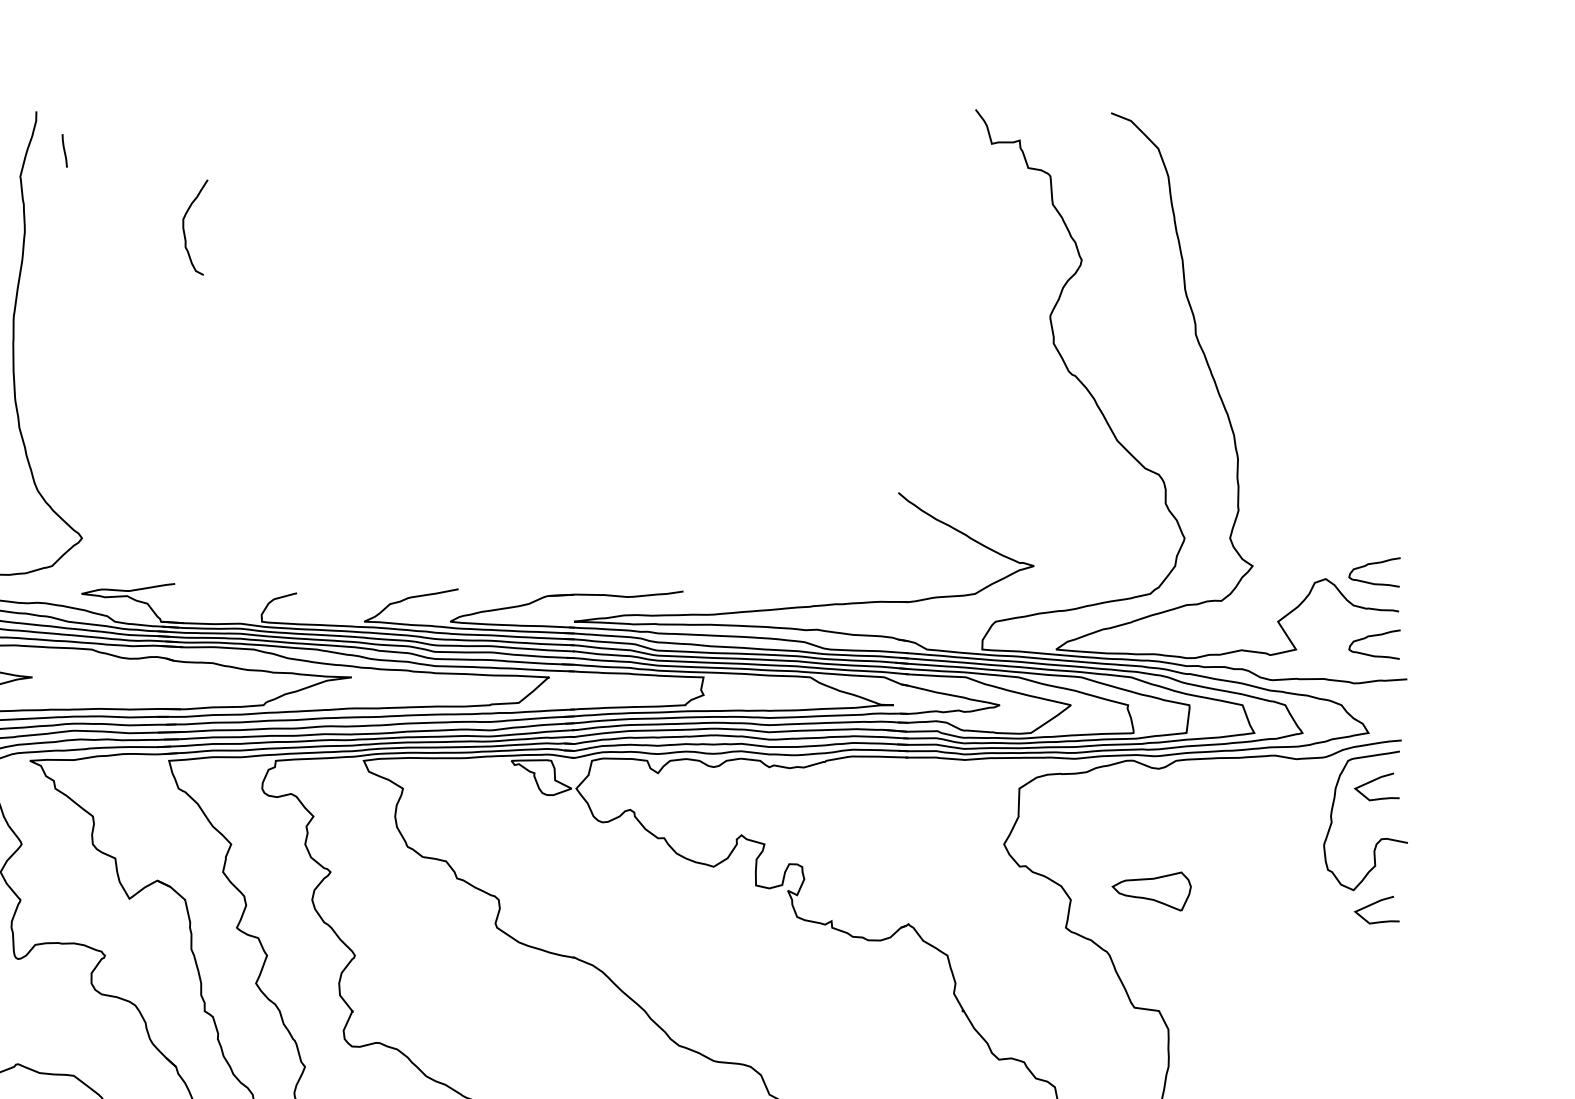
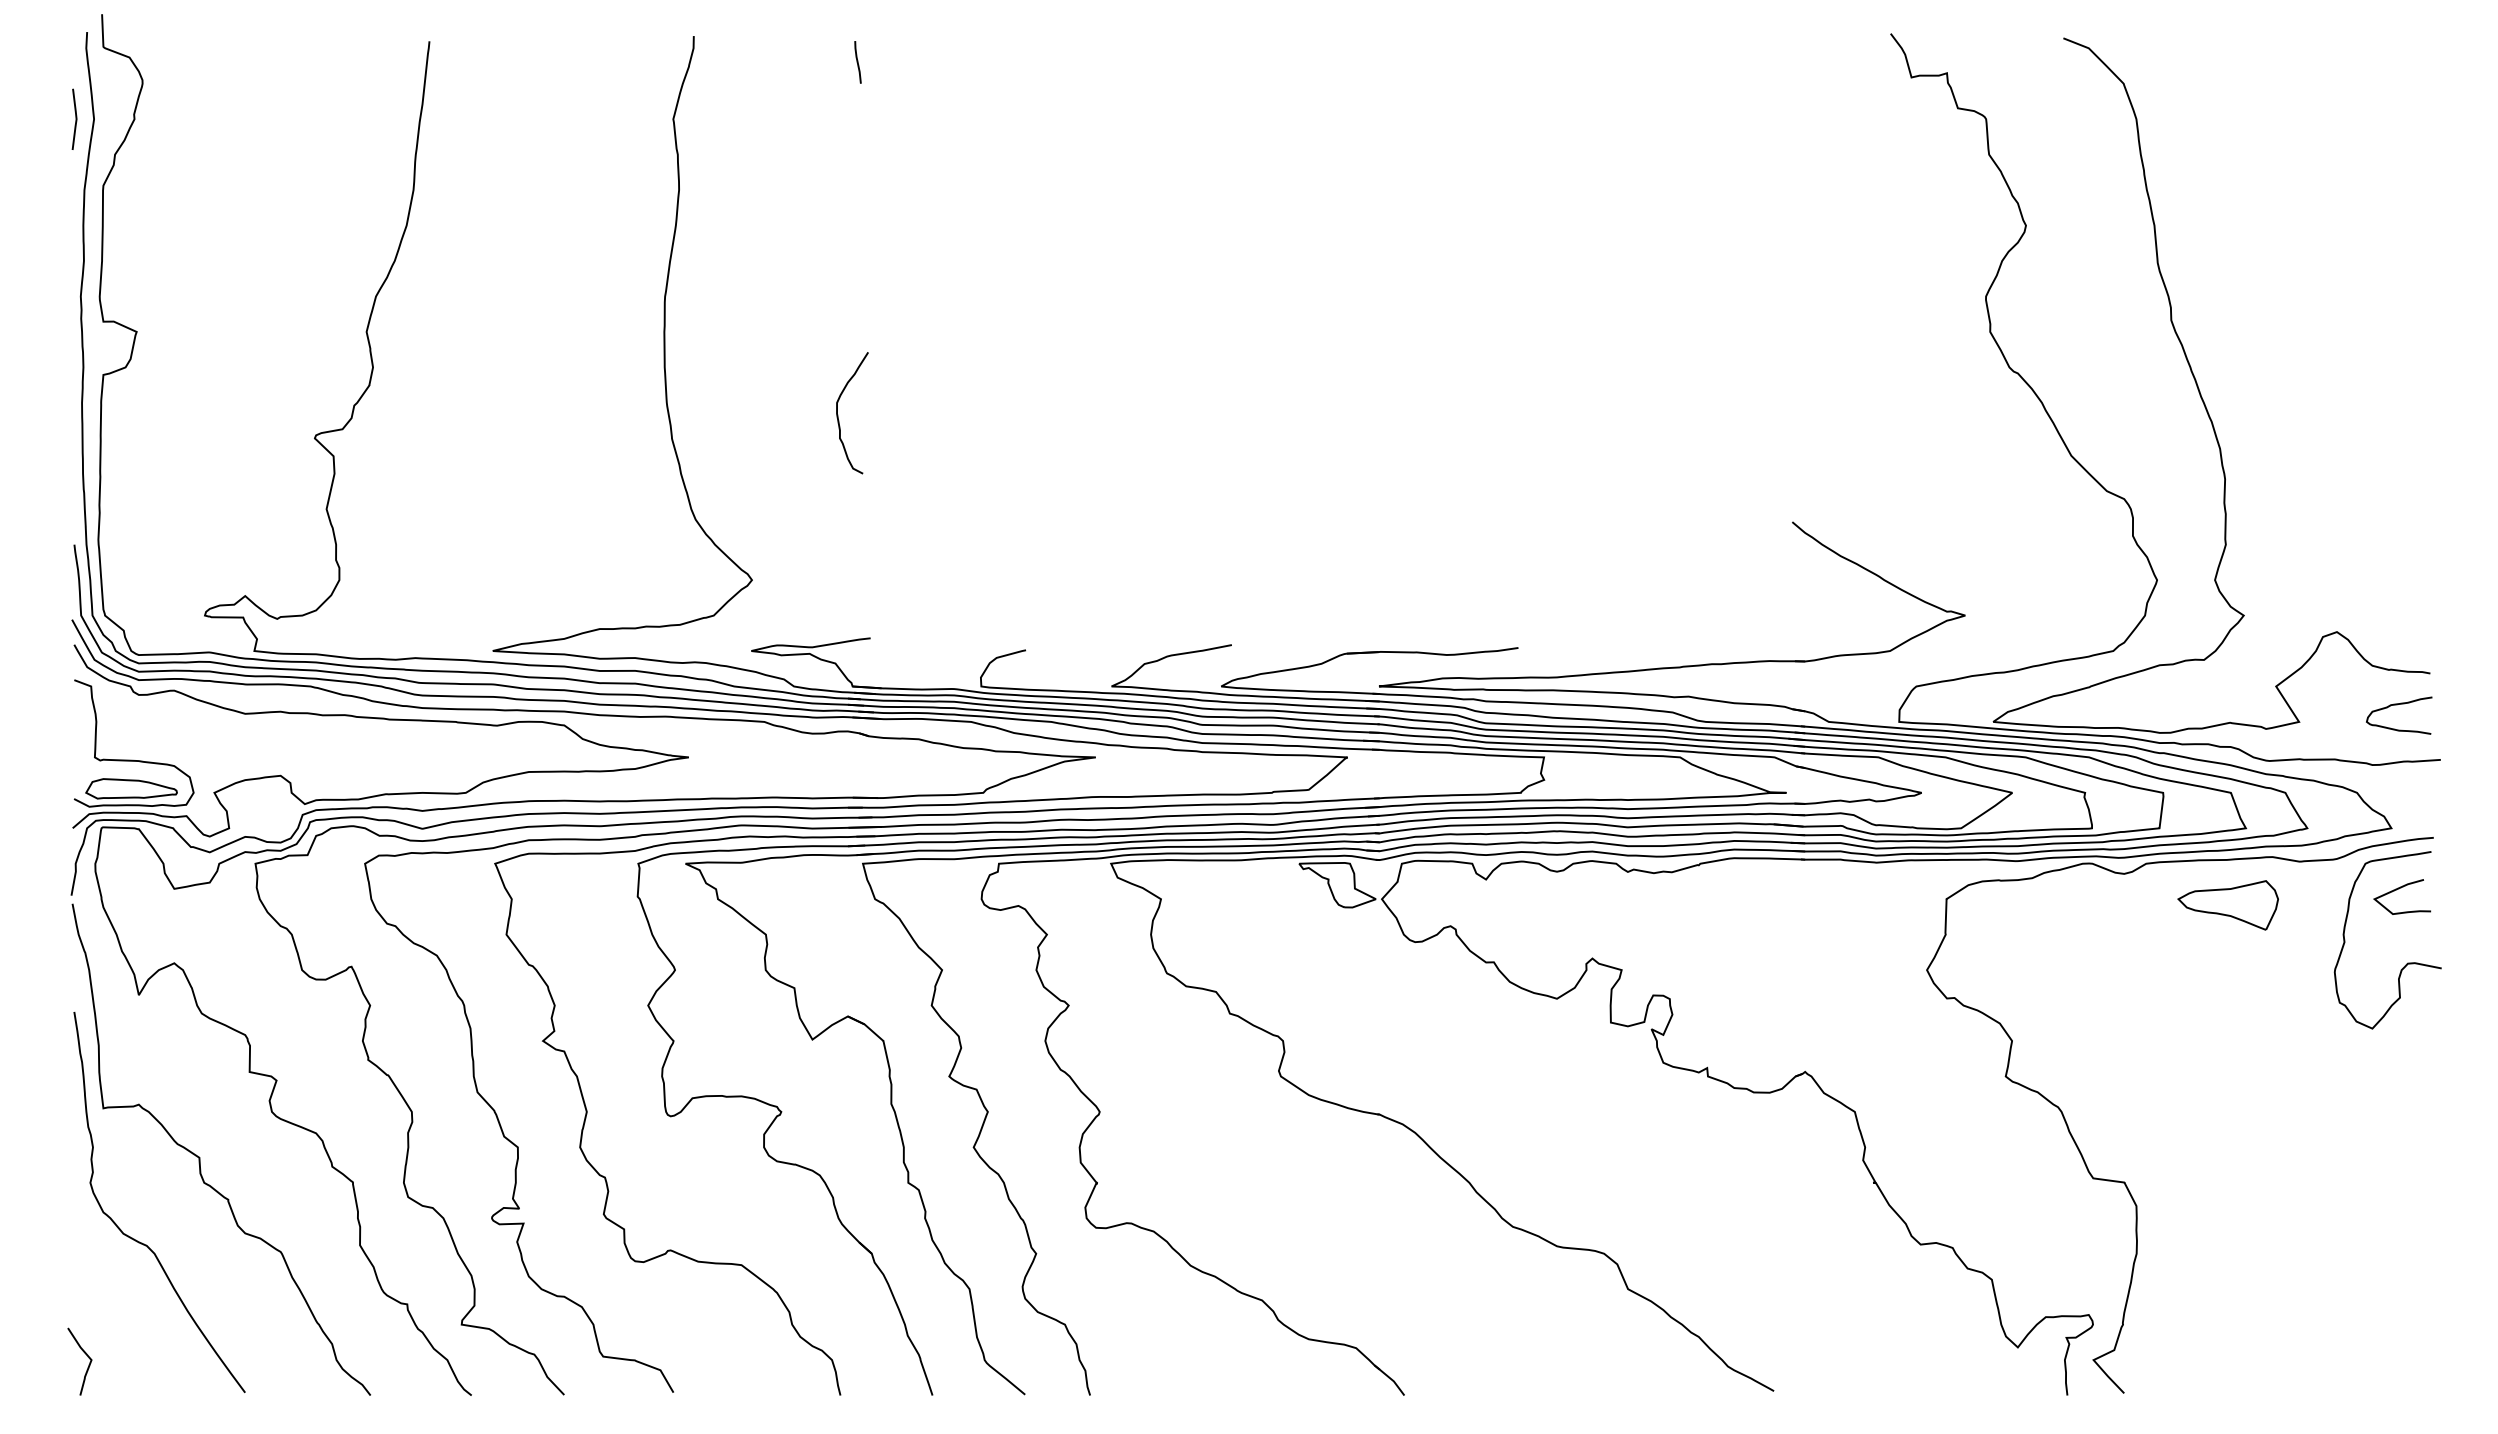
line: (64, 150) -> (857, 62), moved
curve: (184, 228) -> (838, 414), moved
curve: (1373, 564) -> (2397, 613), removed
part: (1151, 891) -> (2227, 905), moved
curve: (1376, 903) -> (2401, 1045), removed

